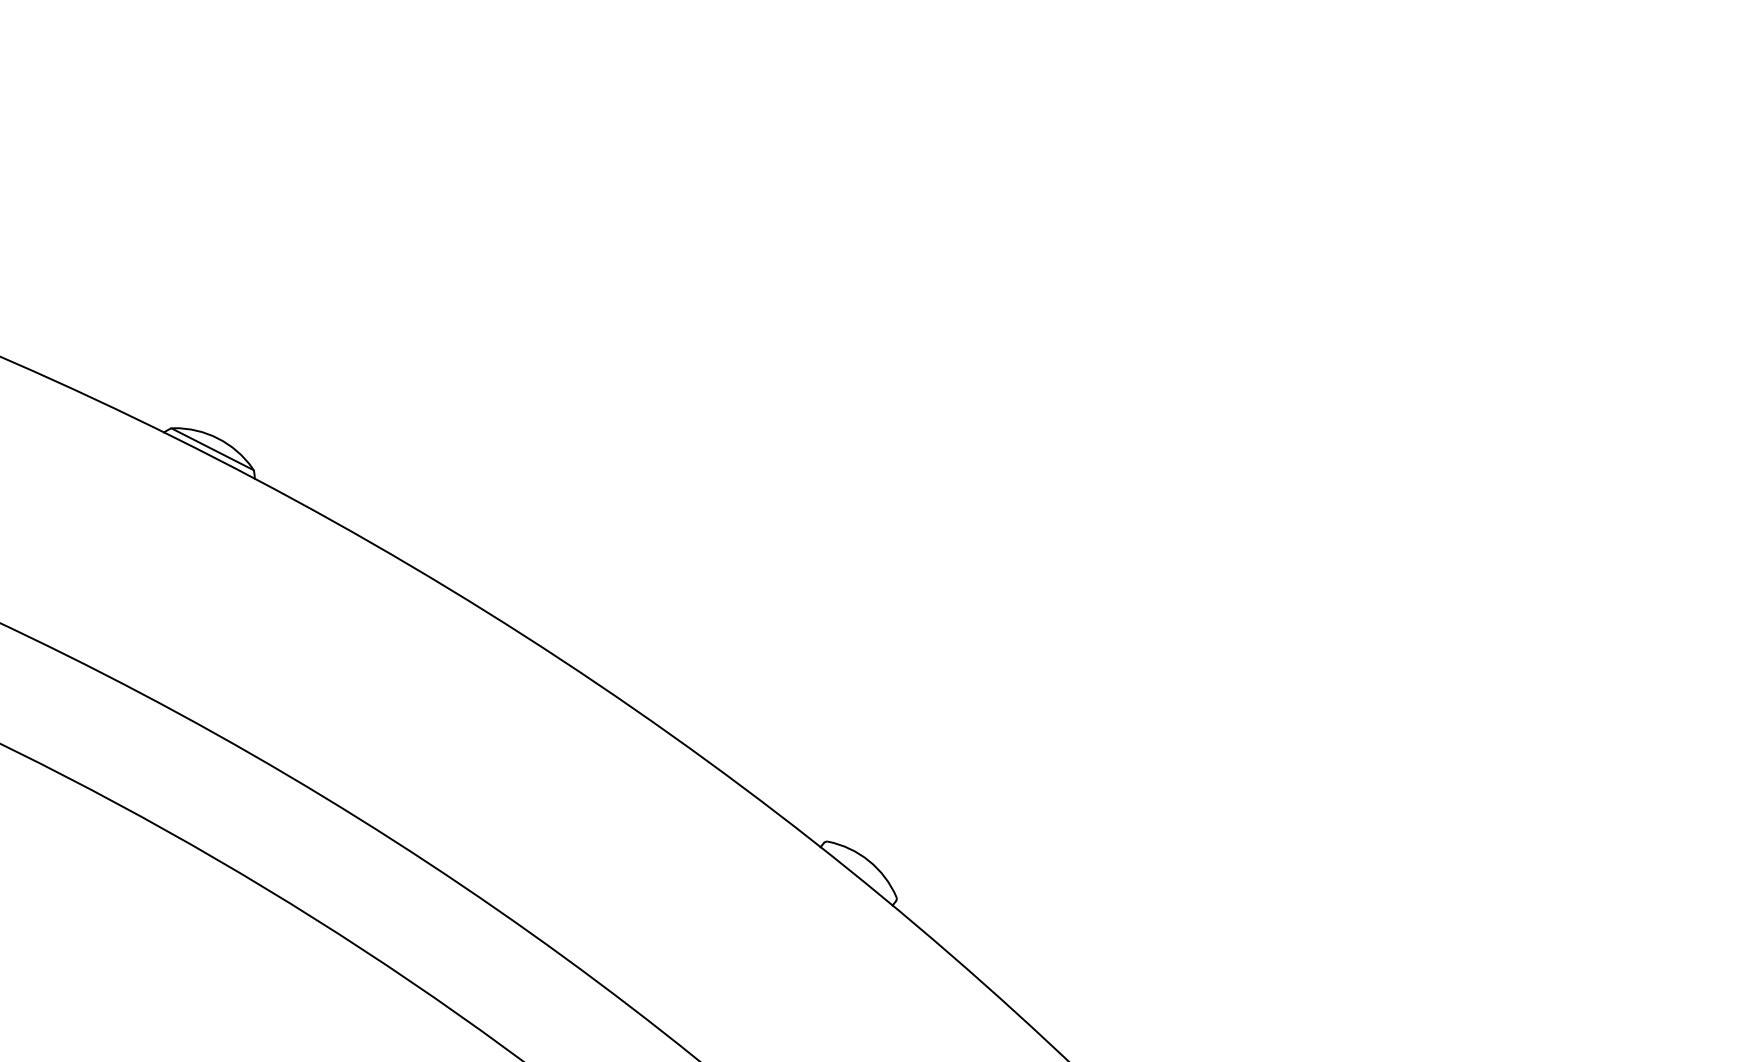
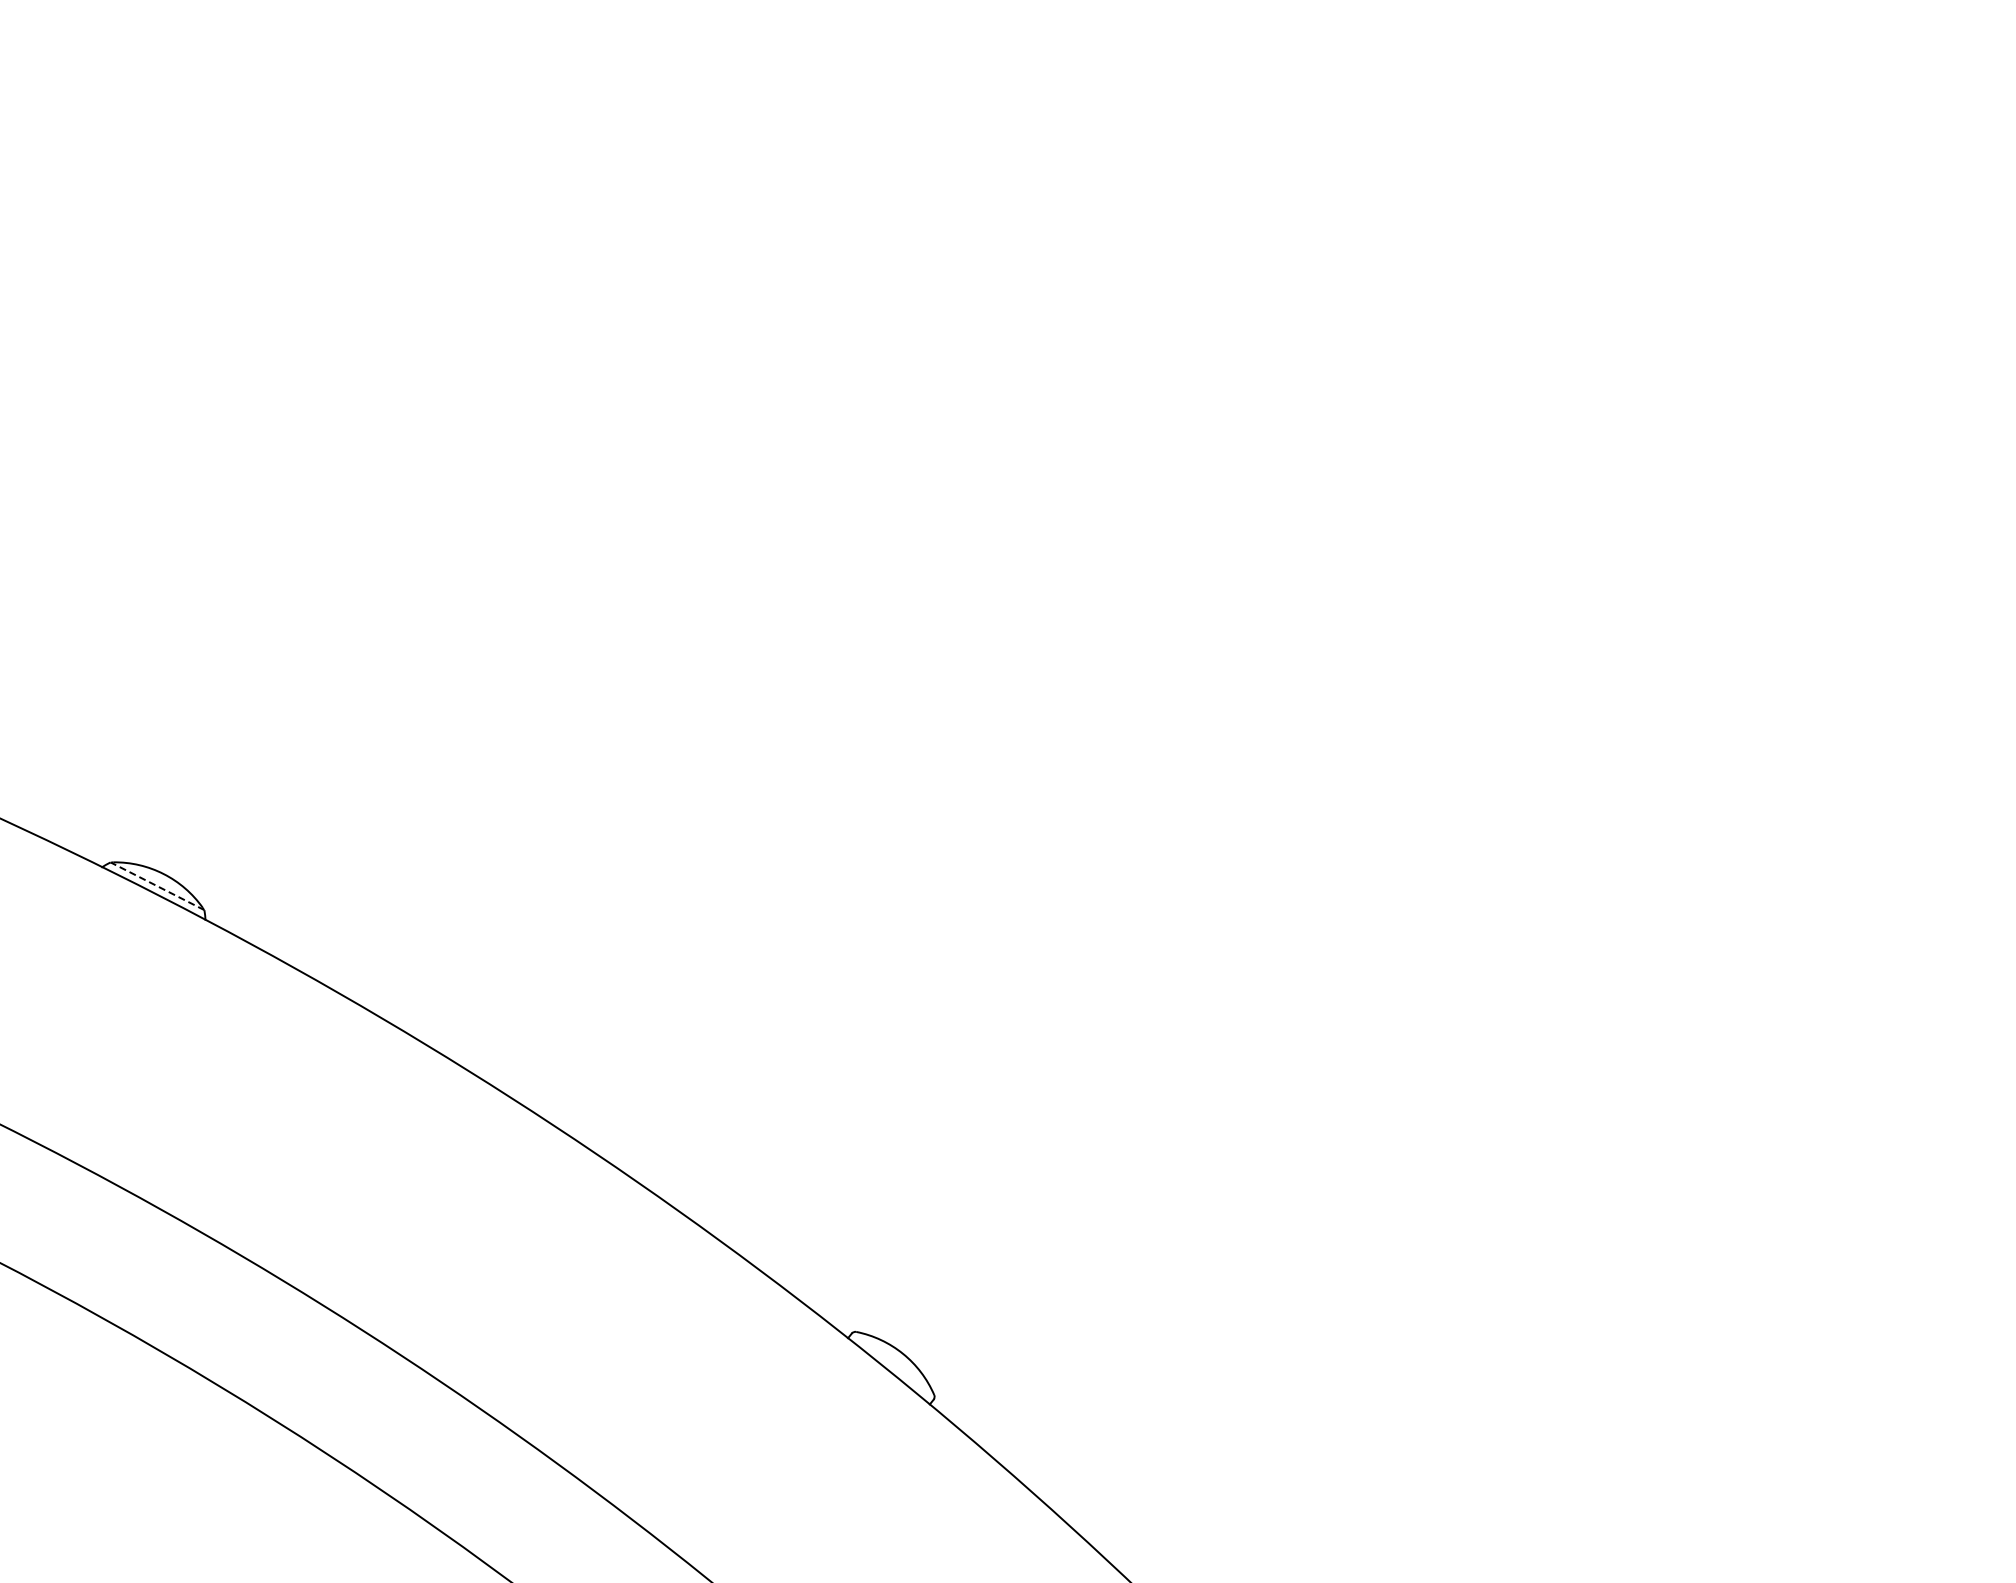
line: (212, 449) -> (157, 886), solid -> dashed

